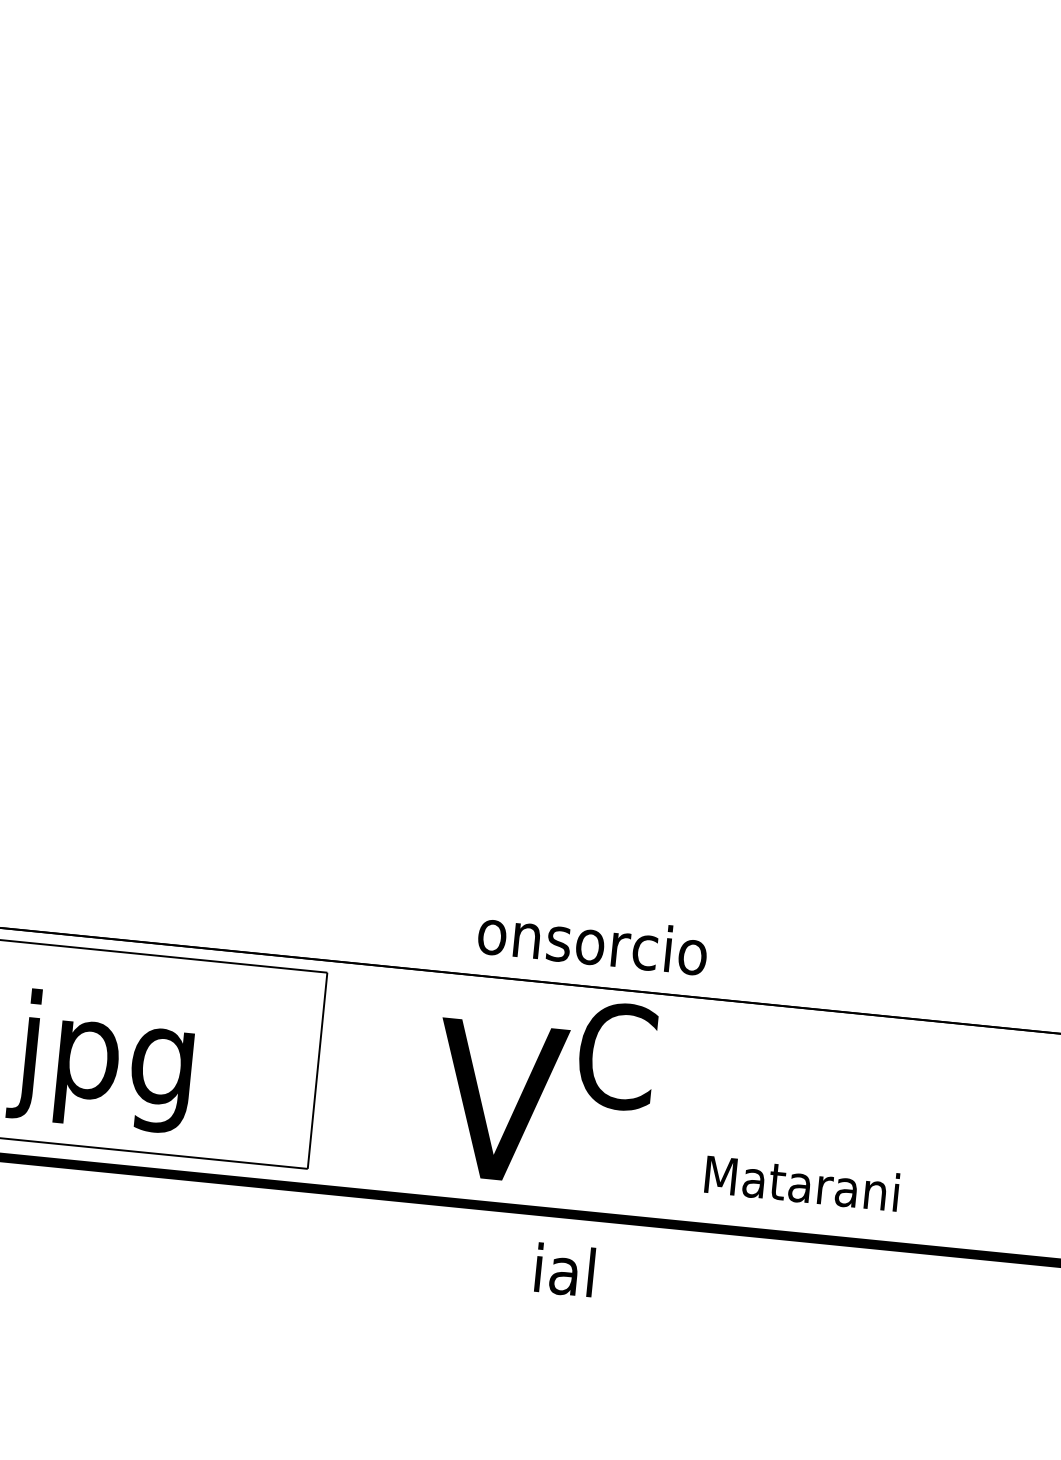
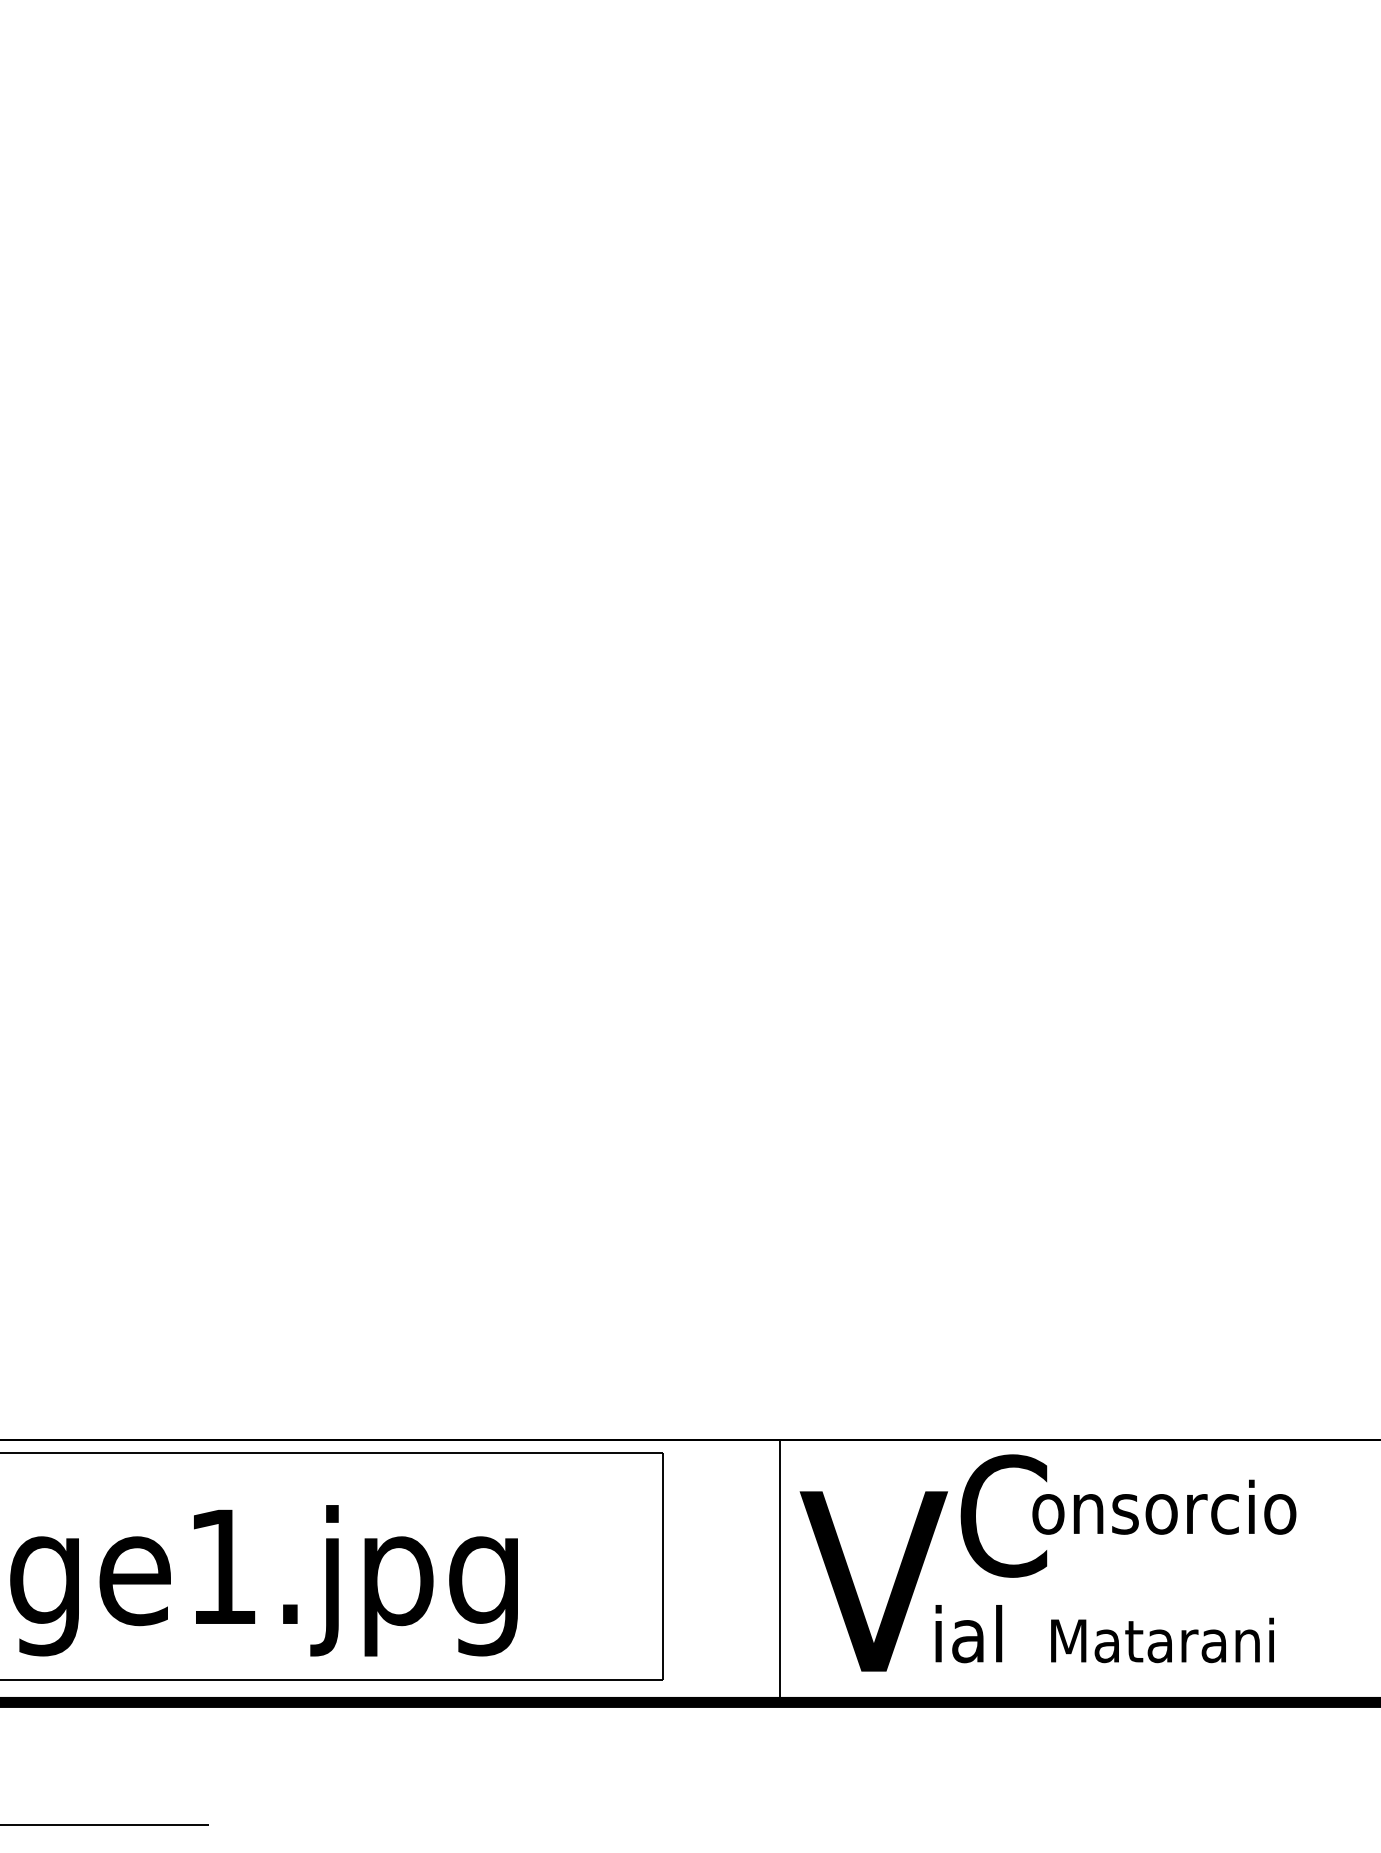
text: (593, 940) -> (1164, 1506), moved
line: (419, 1084) -> (780, 1570), added
text: (802, 1183) -> (1162, 1640), moved
text: (564, 1270) -> (968, 1634), moved

